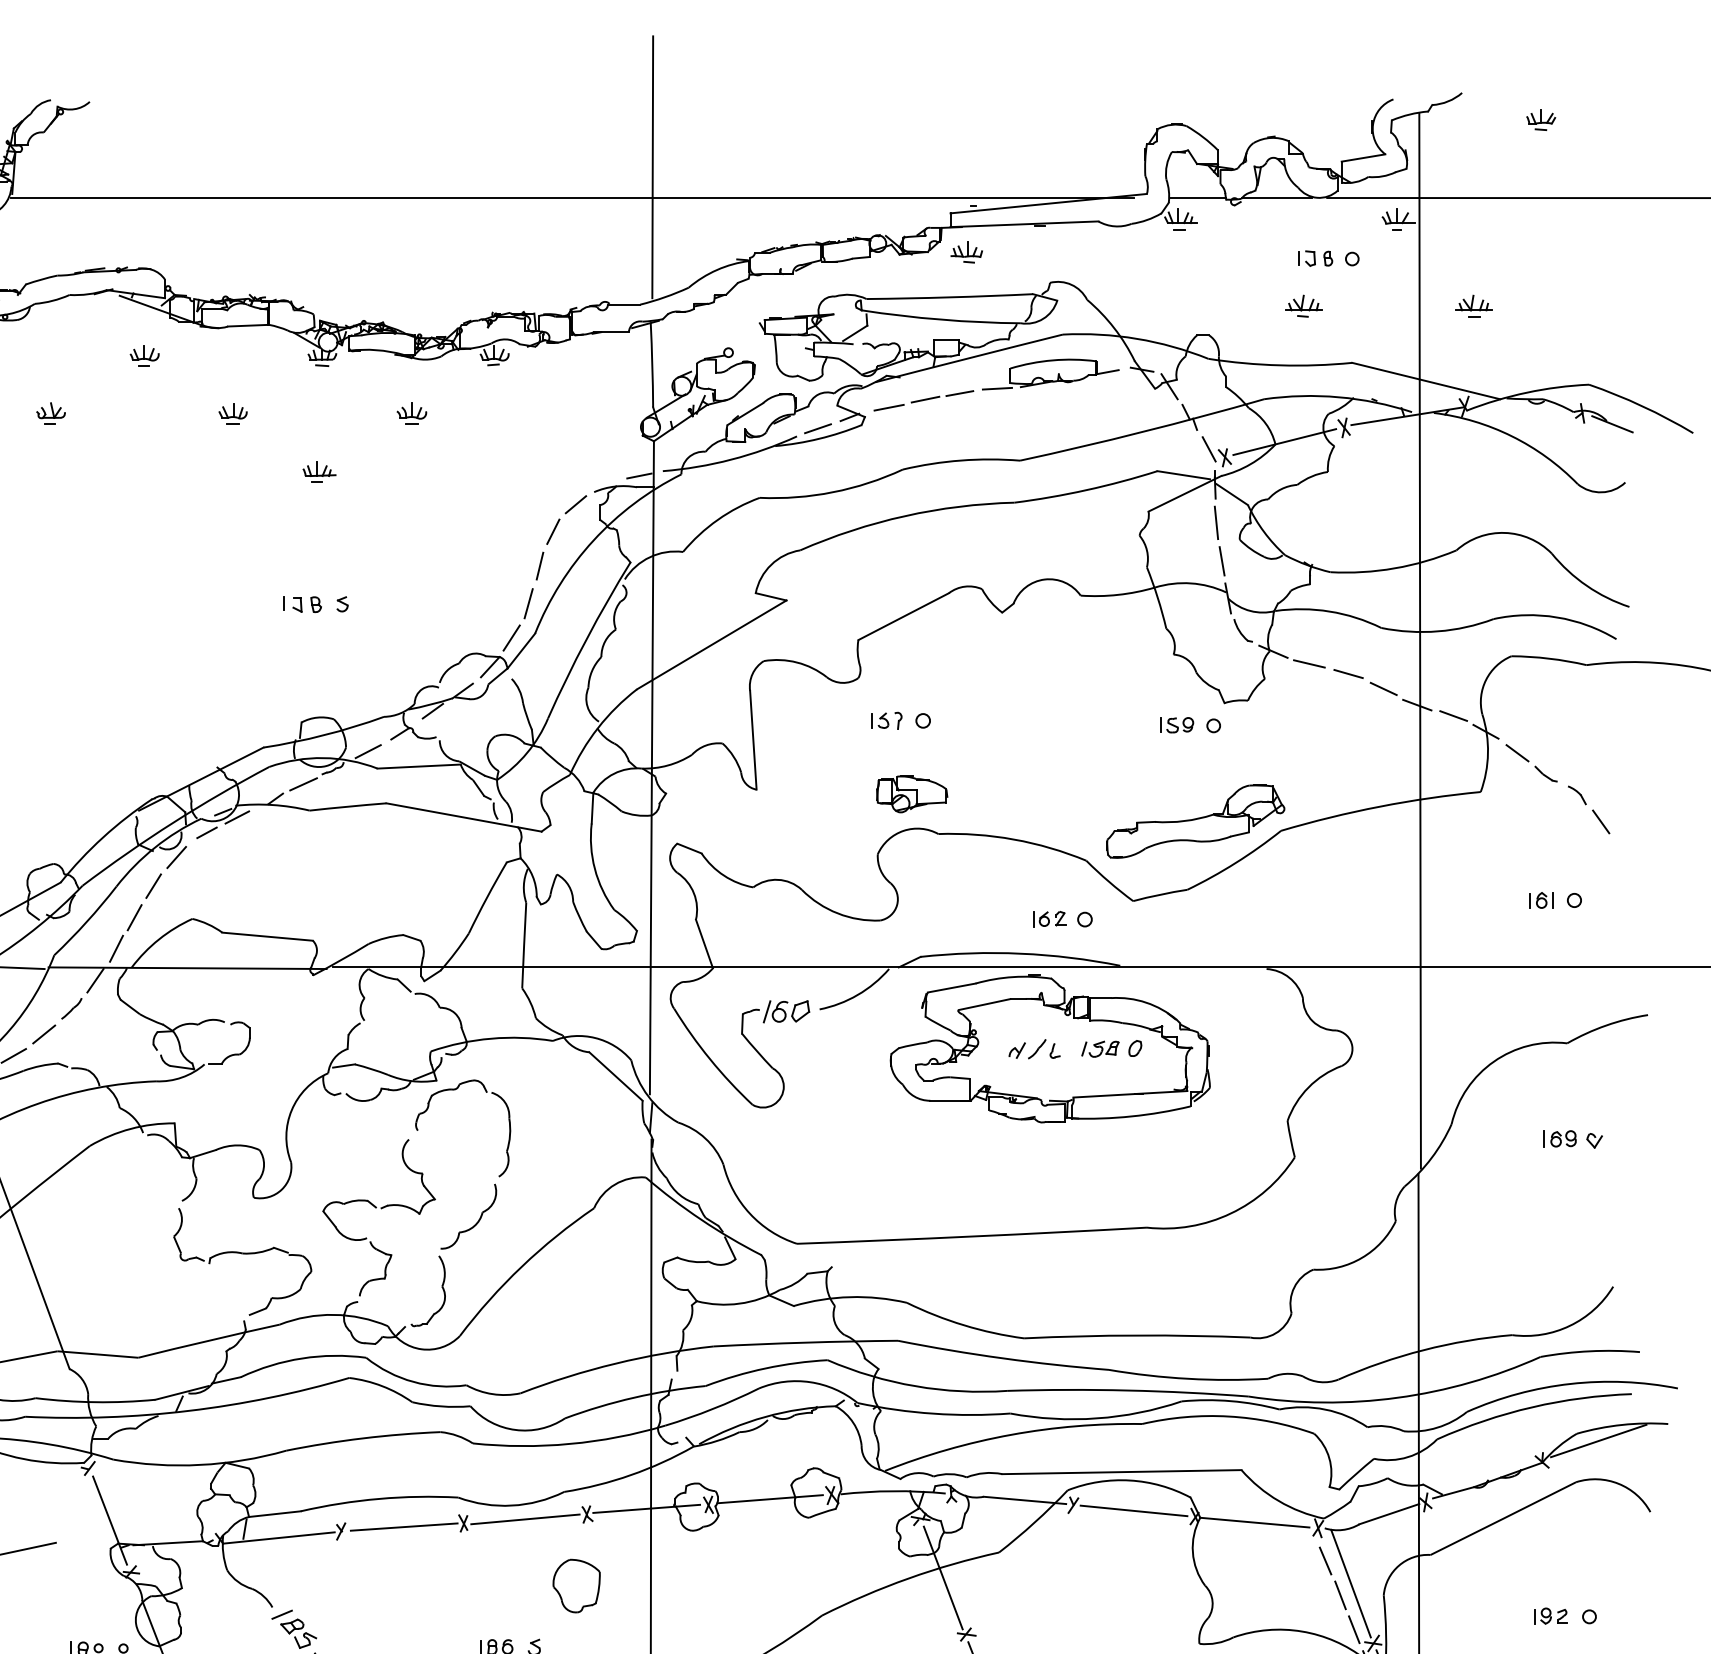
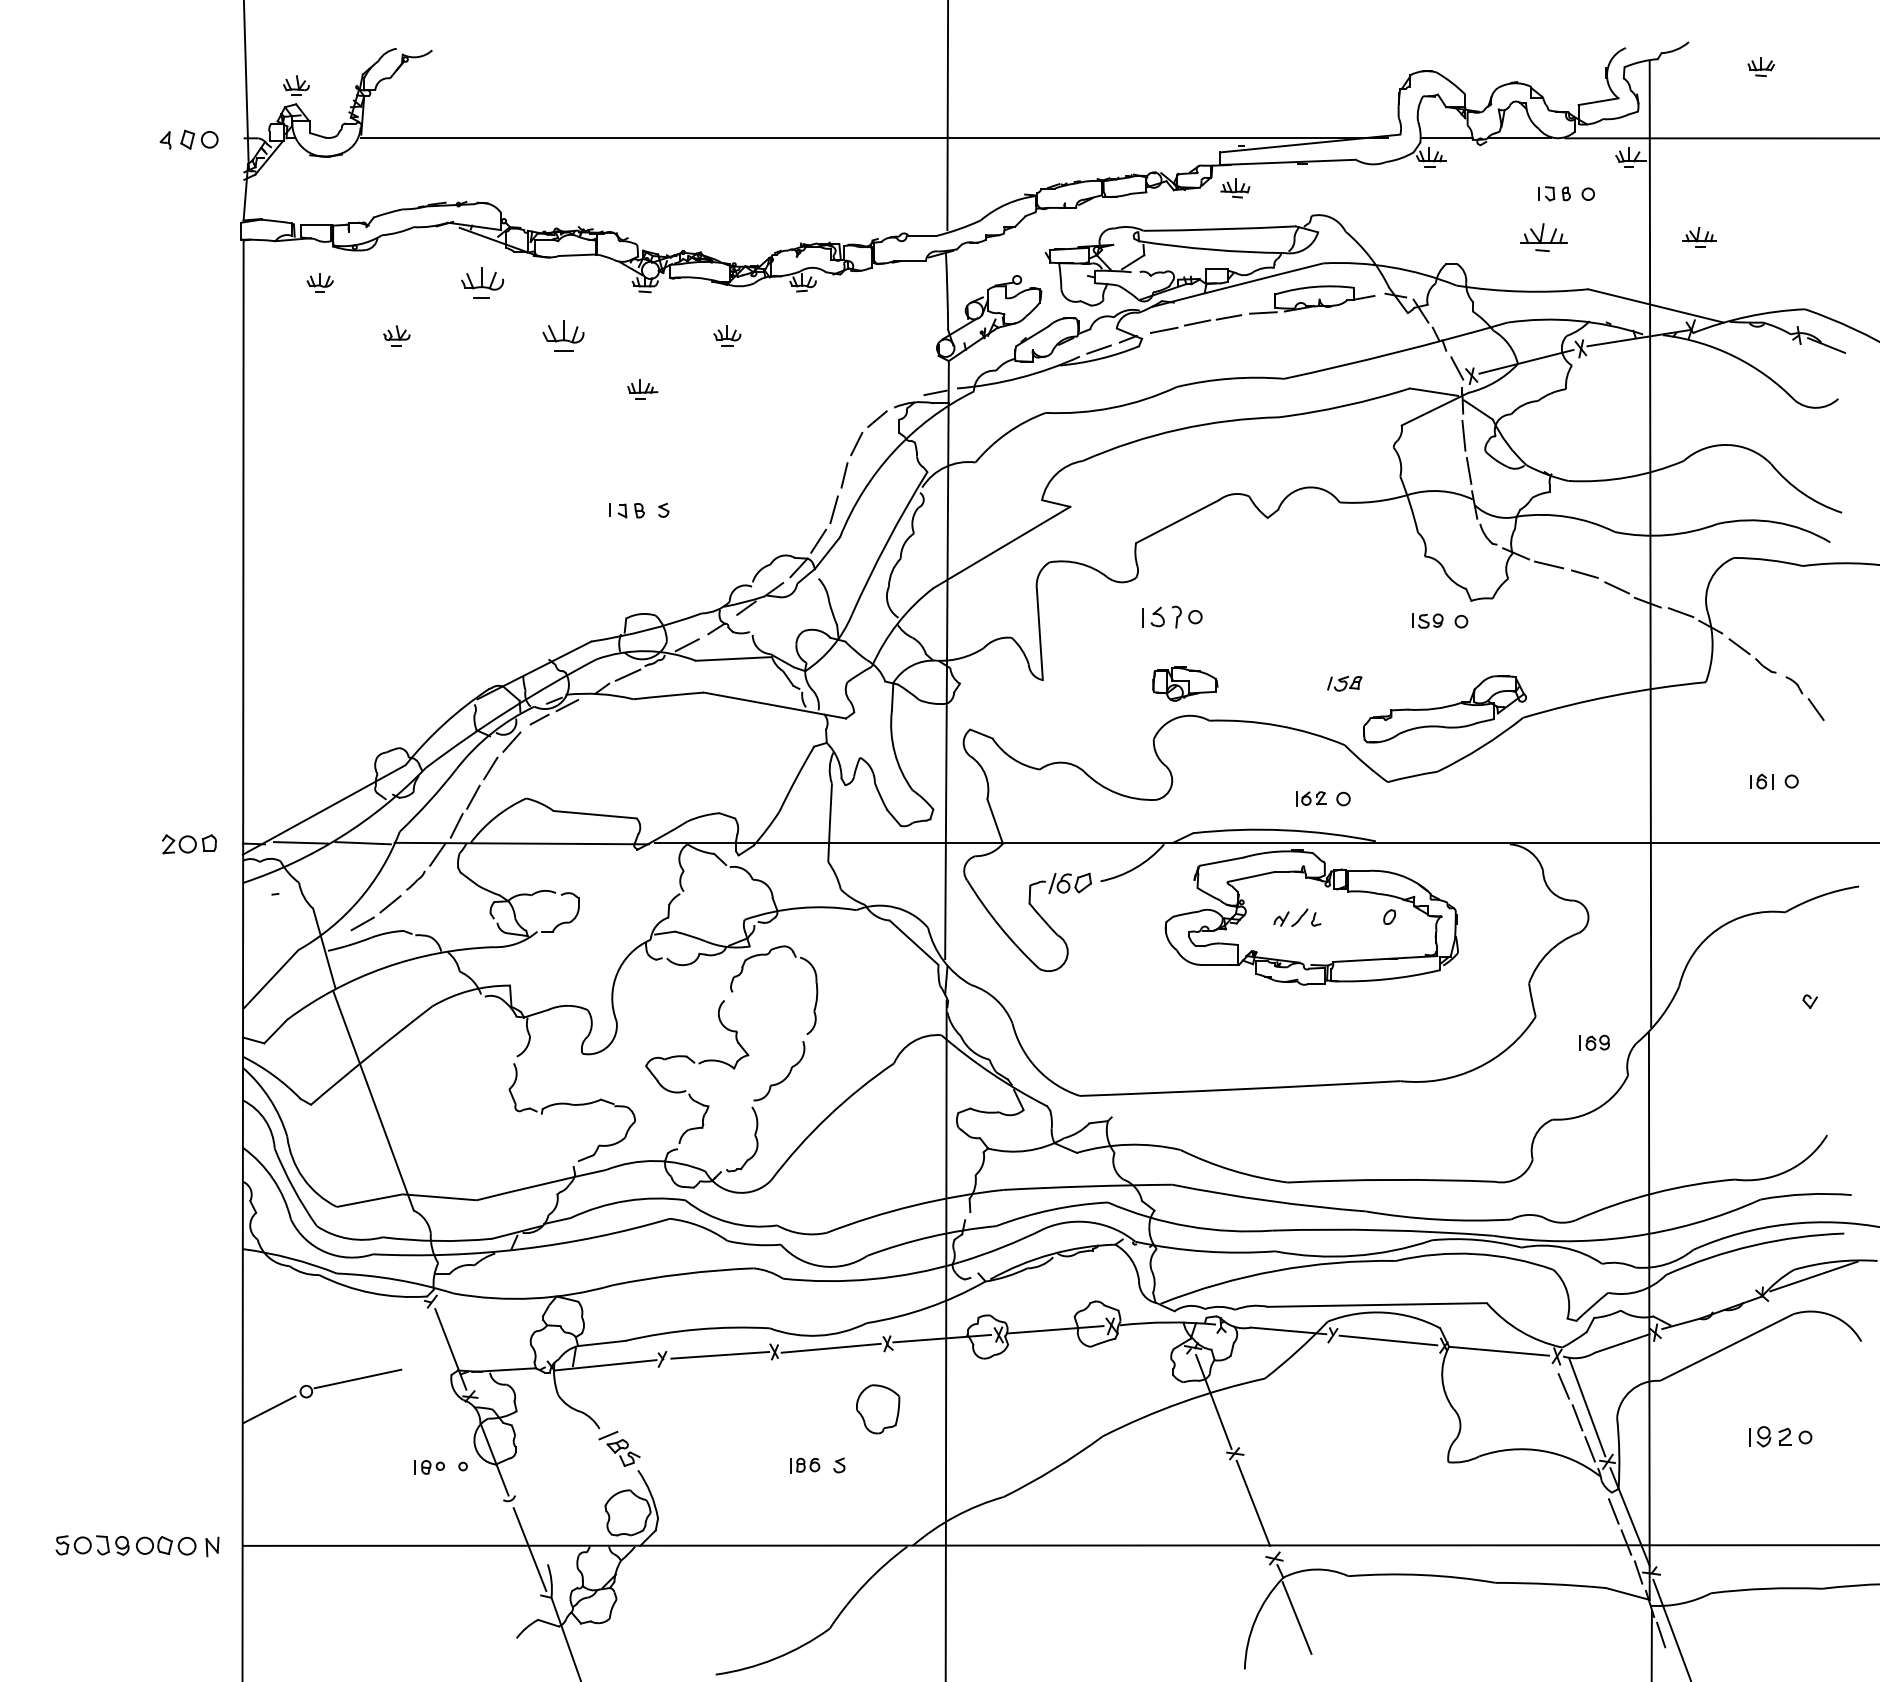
part: (1304, 305) -> (1544, 236), size x1.4
part: (144, 355) -> (482, 282), size x1.6
part: (233, 414) -> (563, 336), size x1.6
part: (887, 720) -> (1162, 616), size x1.4
part: (1100, 1048) -> (1344, 683), moved
part: (1559, 1138) -> (1594, 1042), moved
part: (1551, 1615) -> (1770, 1436), size x1.4

